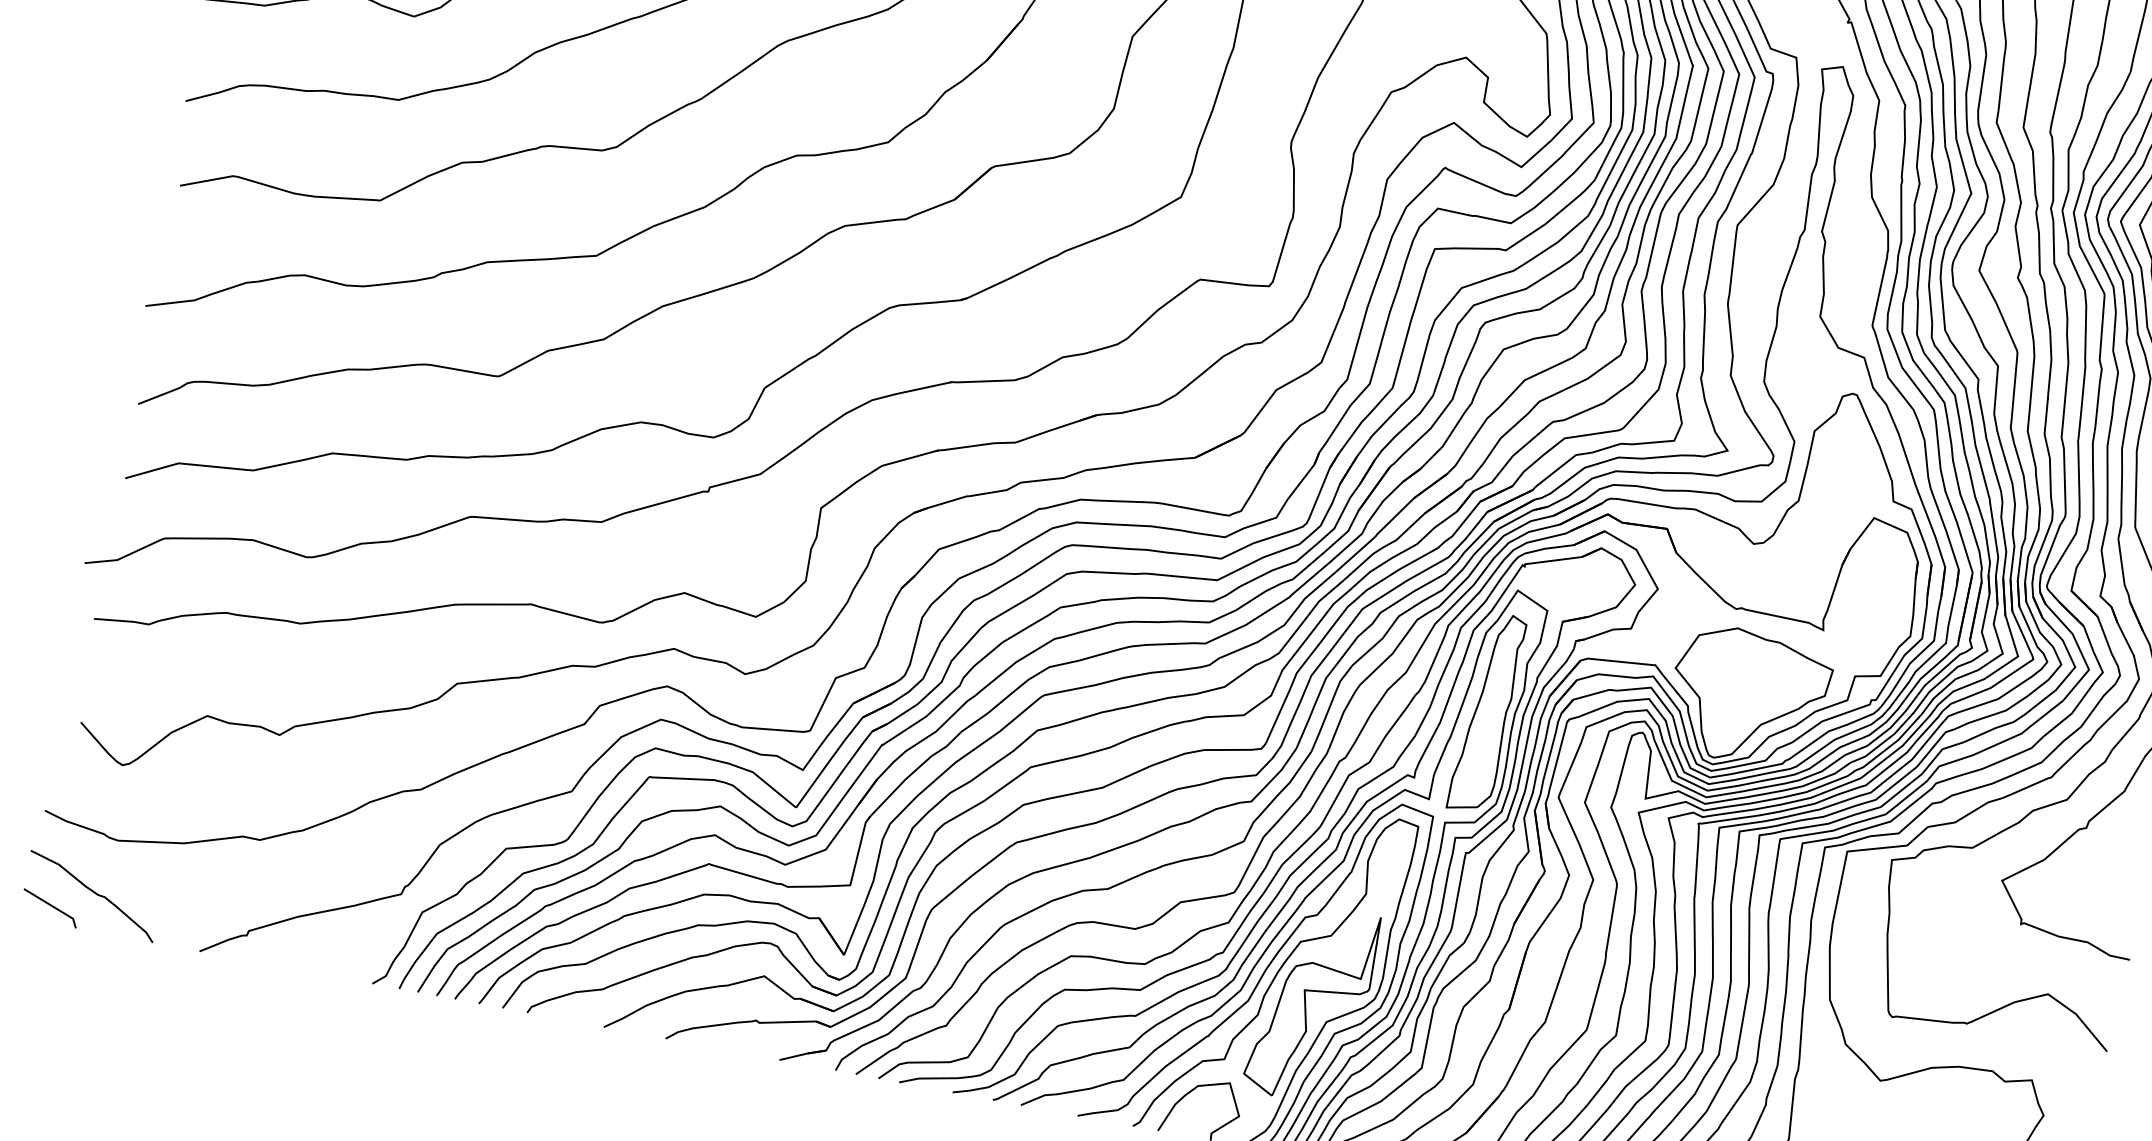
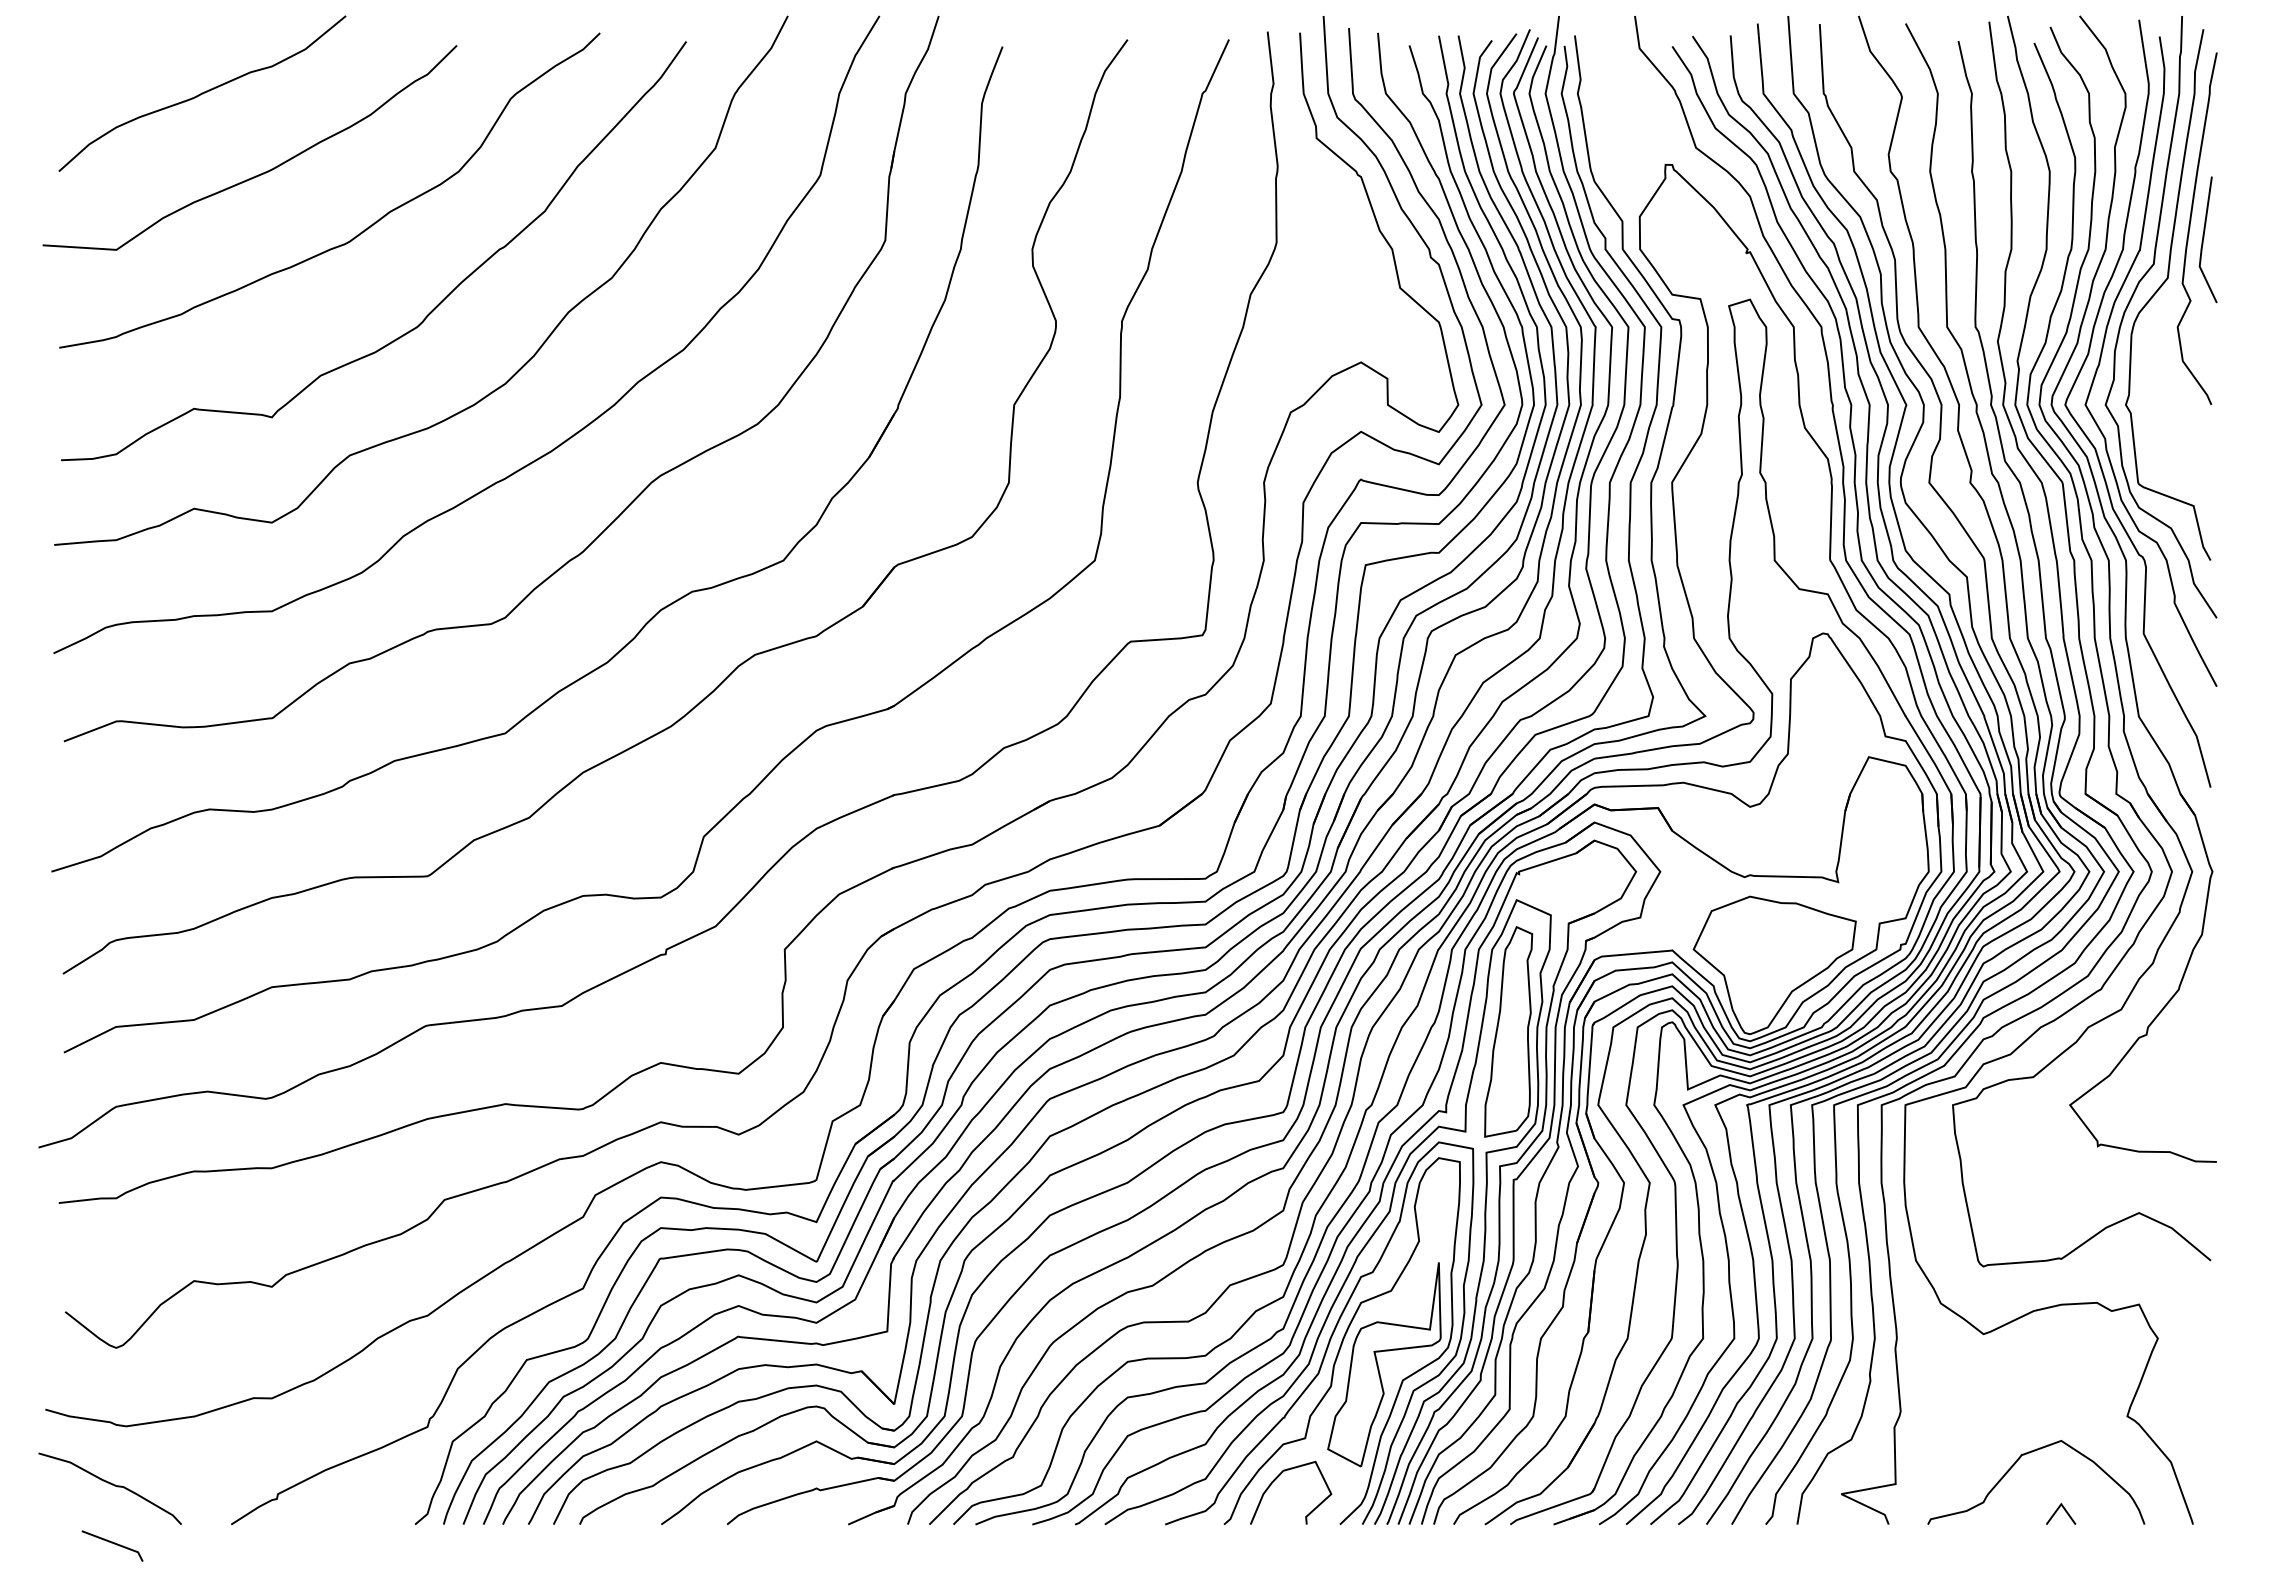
line: (50, 906) -> (112, 1543), moved

